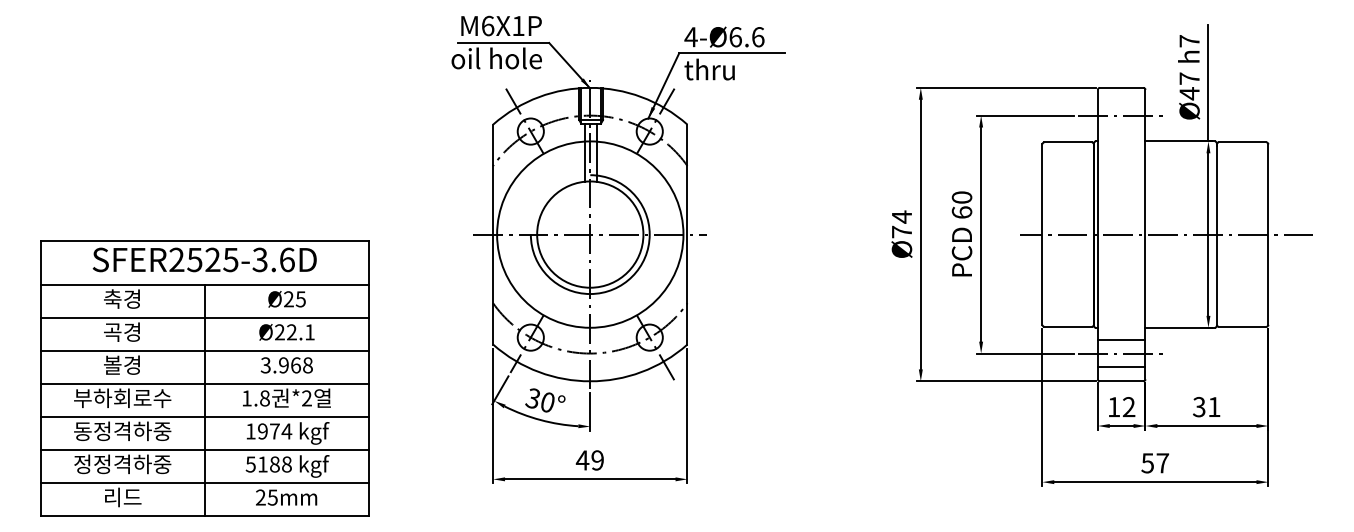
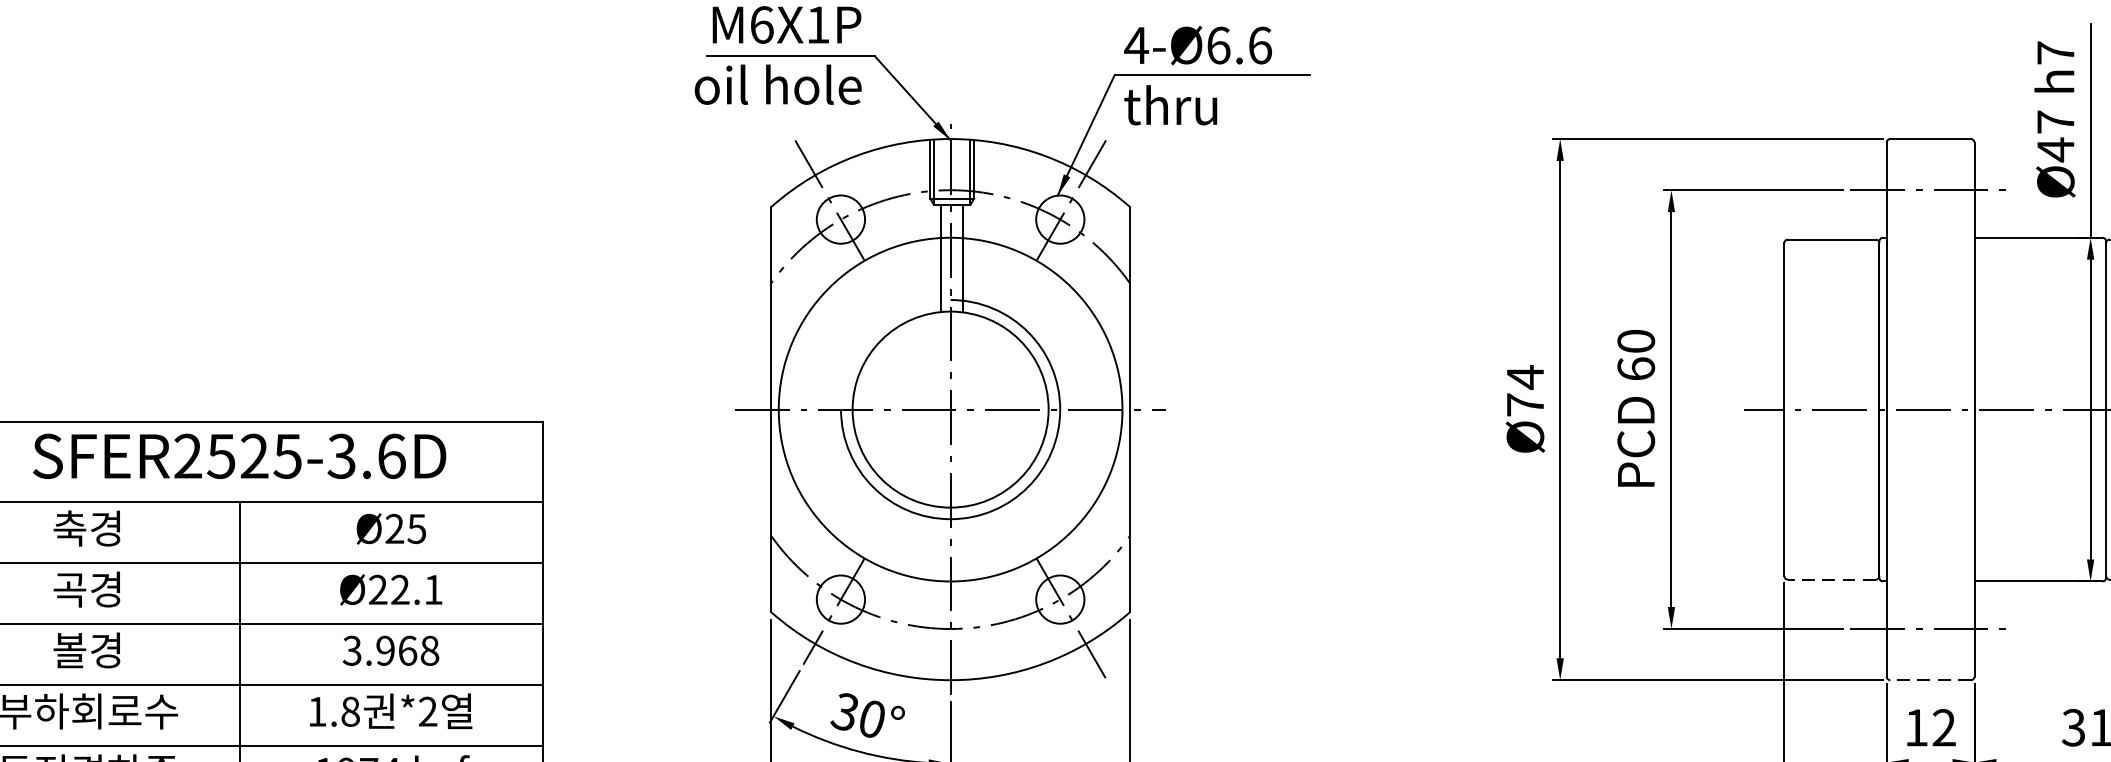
line: (1068, 326) -> (1832, 579), solid -> dashed
line: (1121, 340) -> (1930, 604), removed
line: (1121, 366) -> (1930, 652), removed
line: (1121, 381) -> (1930, 680), solid -> dashed

